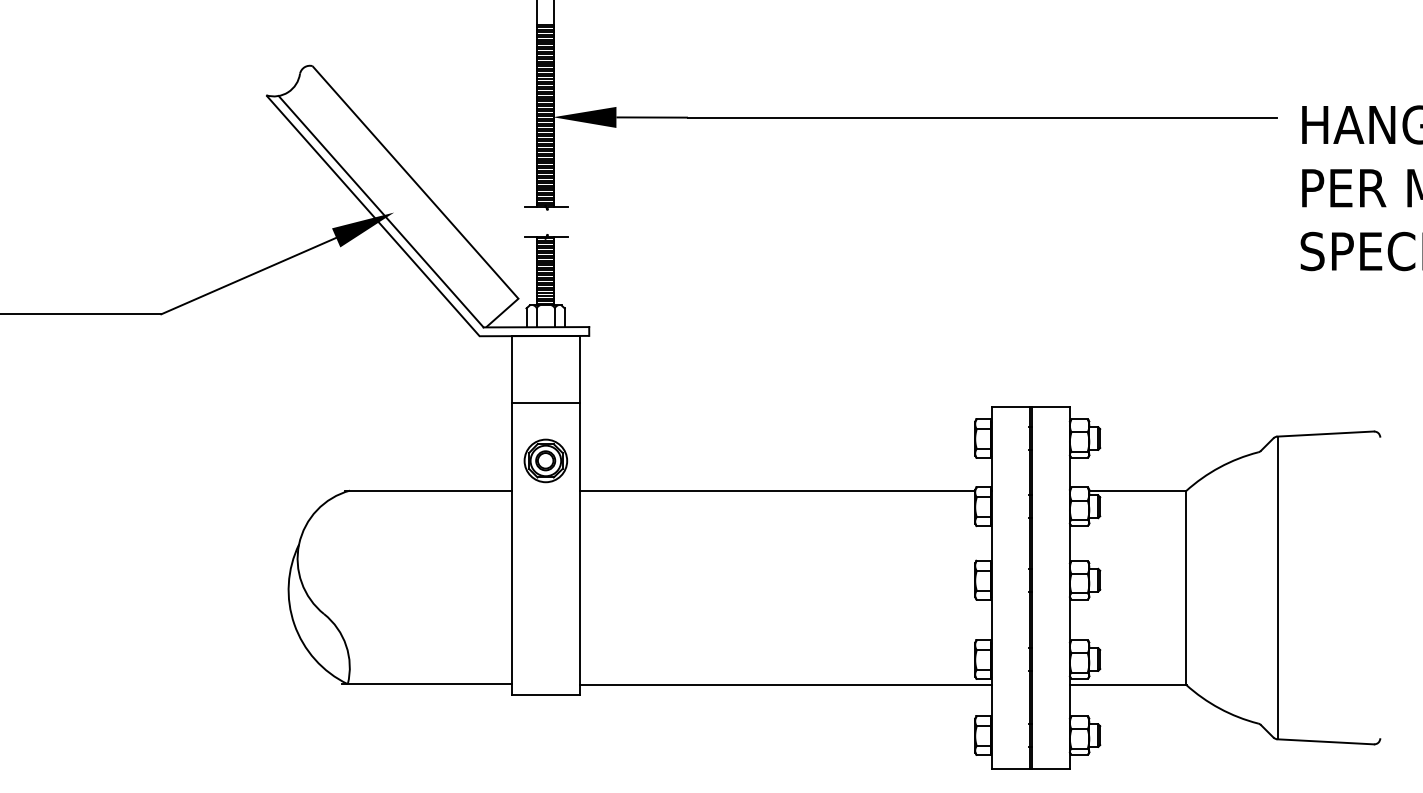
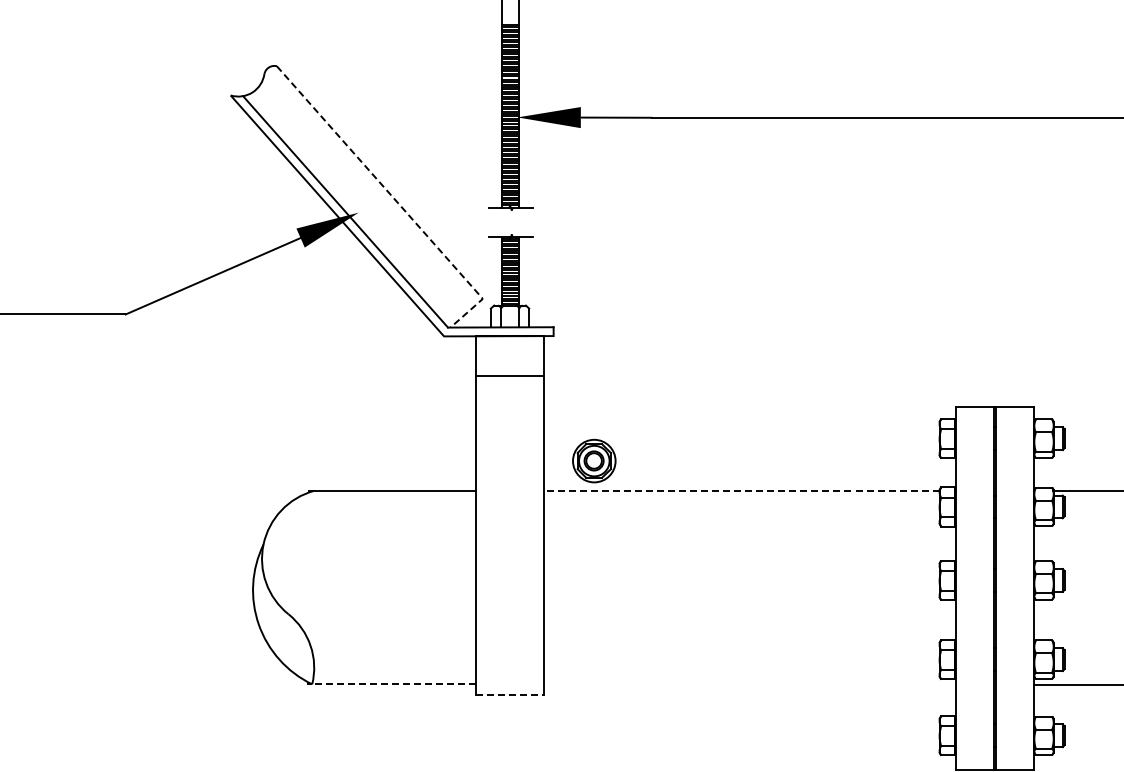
line: (430, 199) -> (394, 199), solid -> dashed
line: (545, 402) -> (509, 375), moved
part: (545, 460) -> (593, 460), moved
line: (777, 491) -> (741, 491), solid -> dashed
line: (427, 684) -> (391, 684), solid -> dashed
line: (785, 684) -> (749, 684), removed
line: (546, 695) -> (510, 695), solid -> dashed

